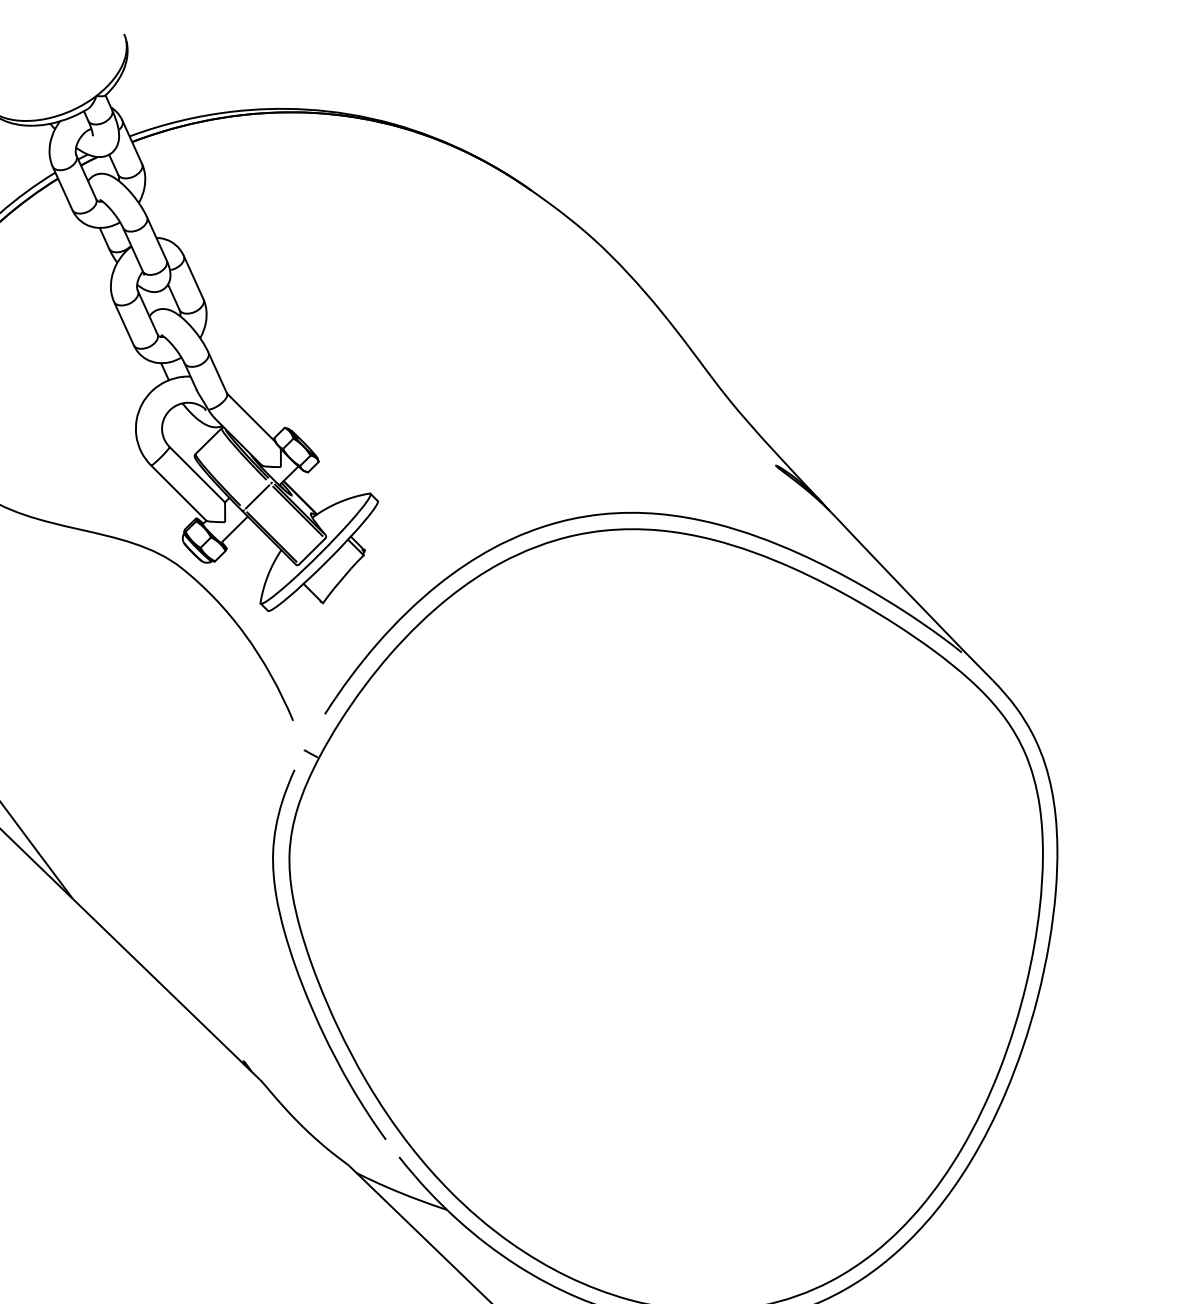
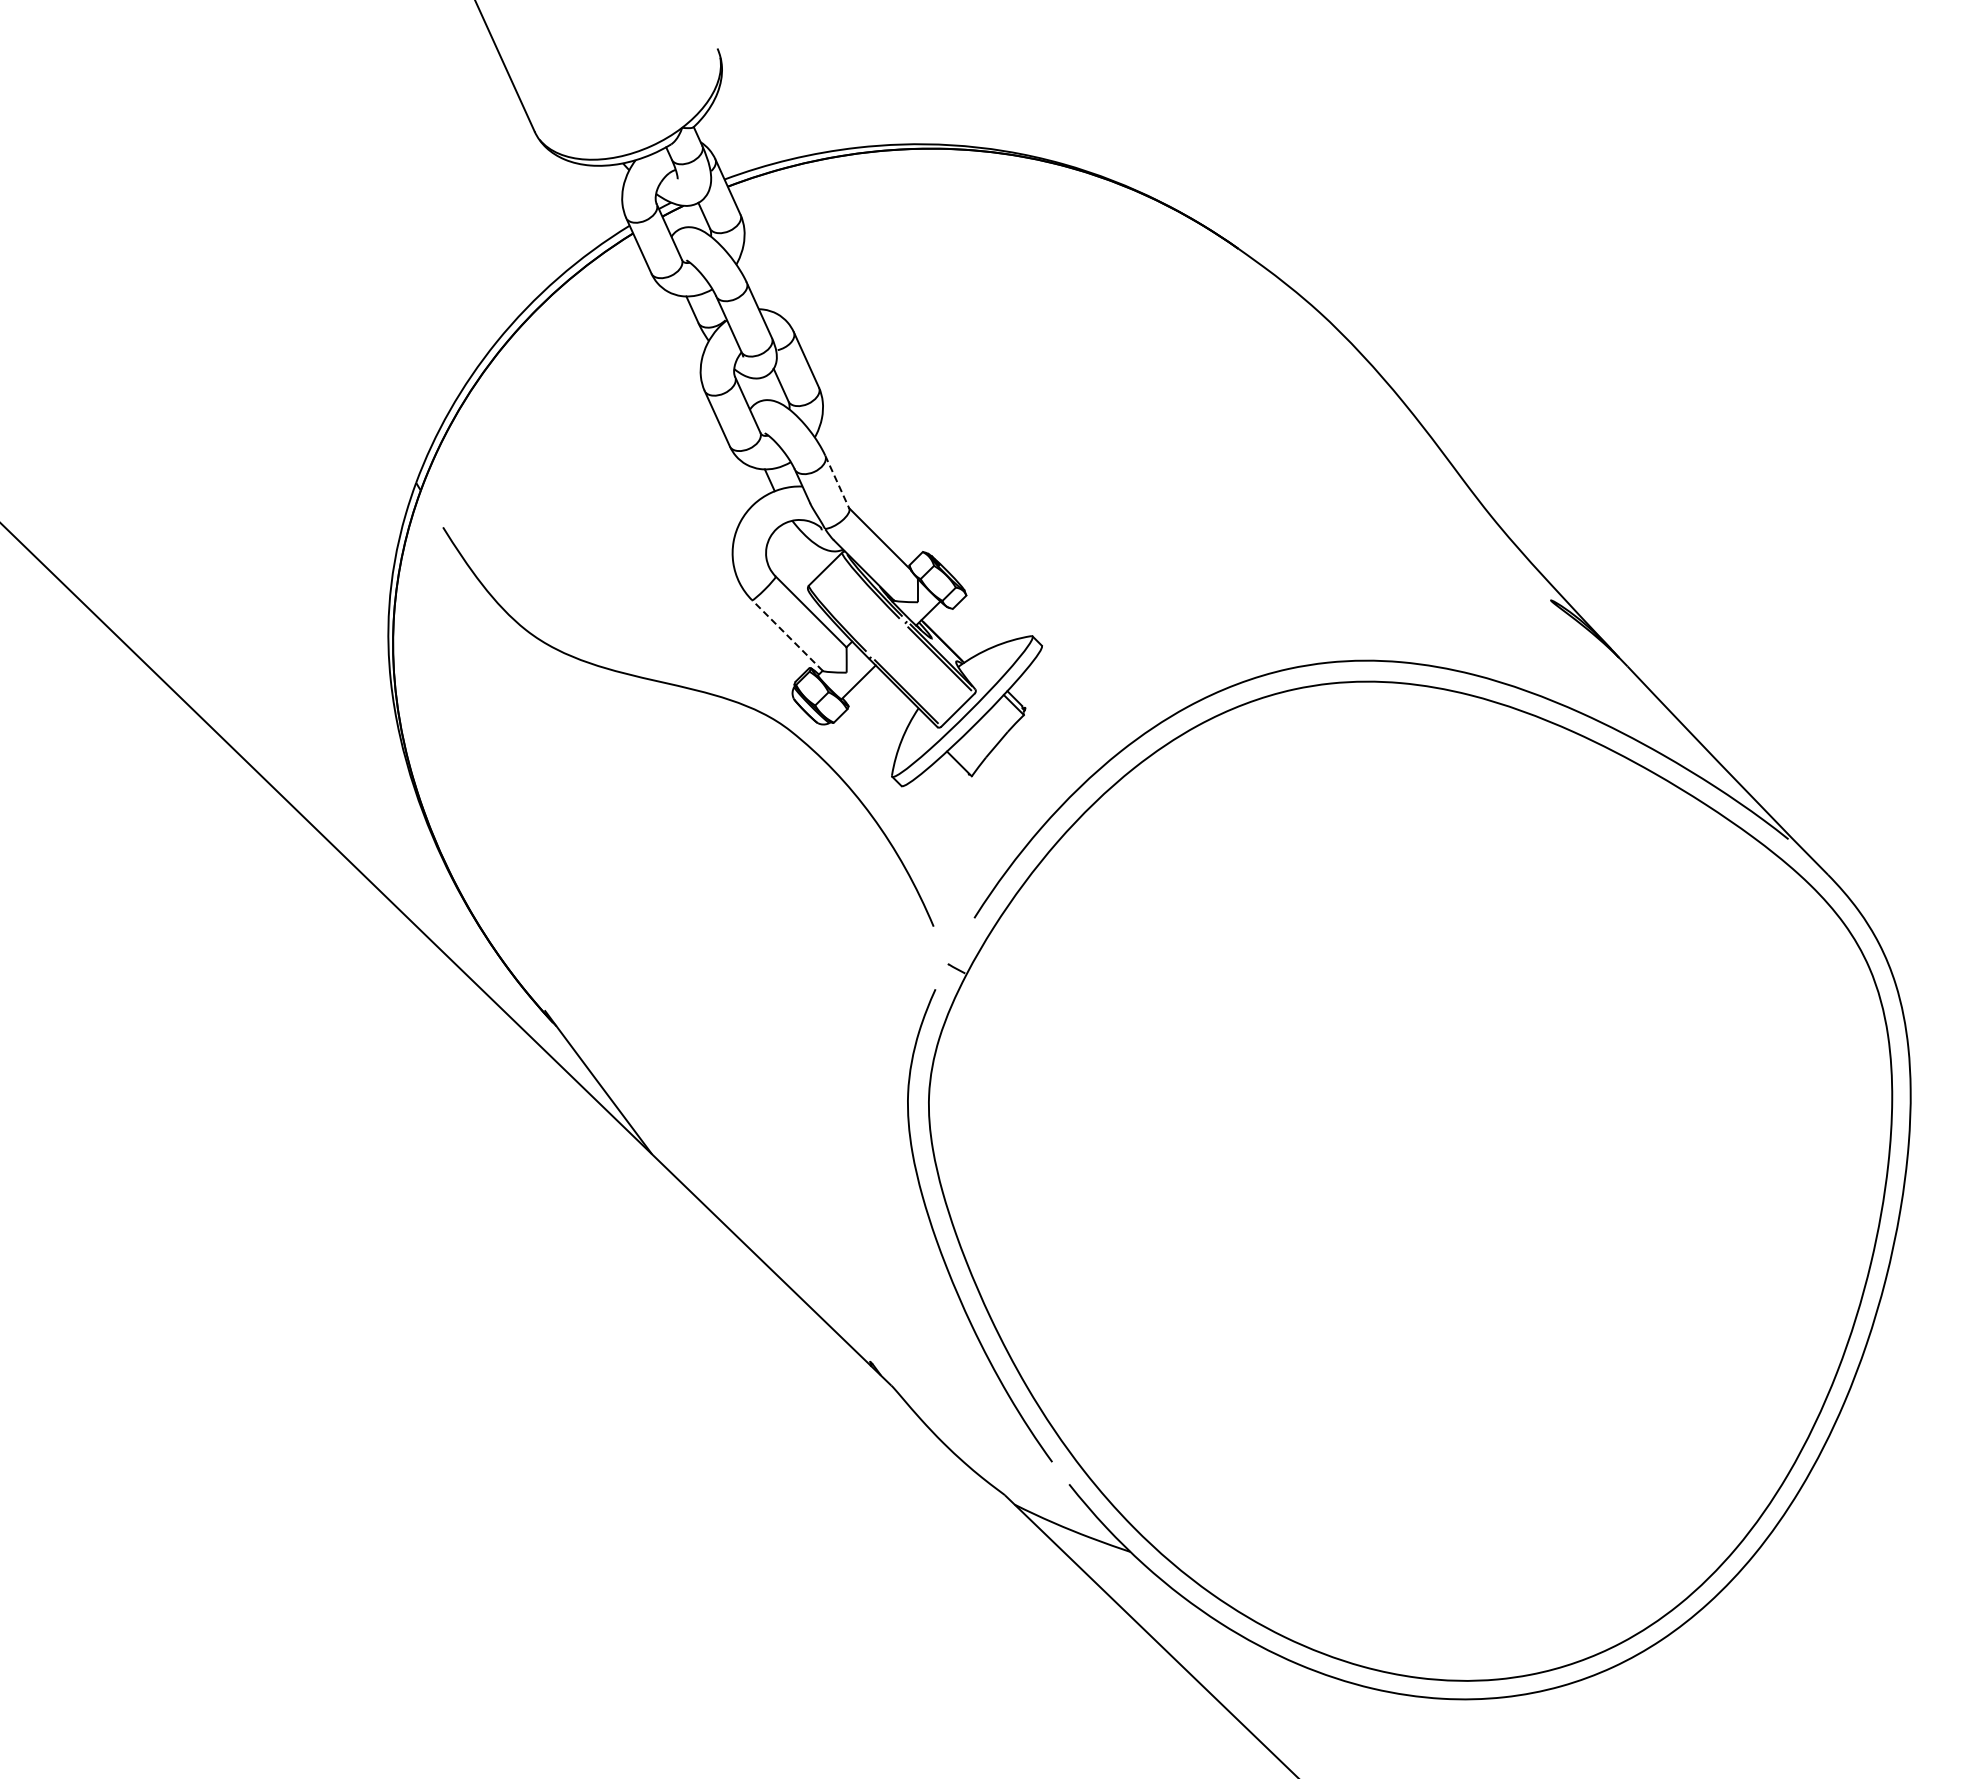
line: (217, 373) -> (837, 482), solid -> dashed
line: (178, 493) -> (787, 635), solid -> dashed
line: (257, 497) -> (888, 640), removed

